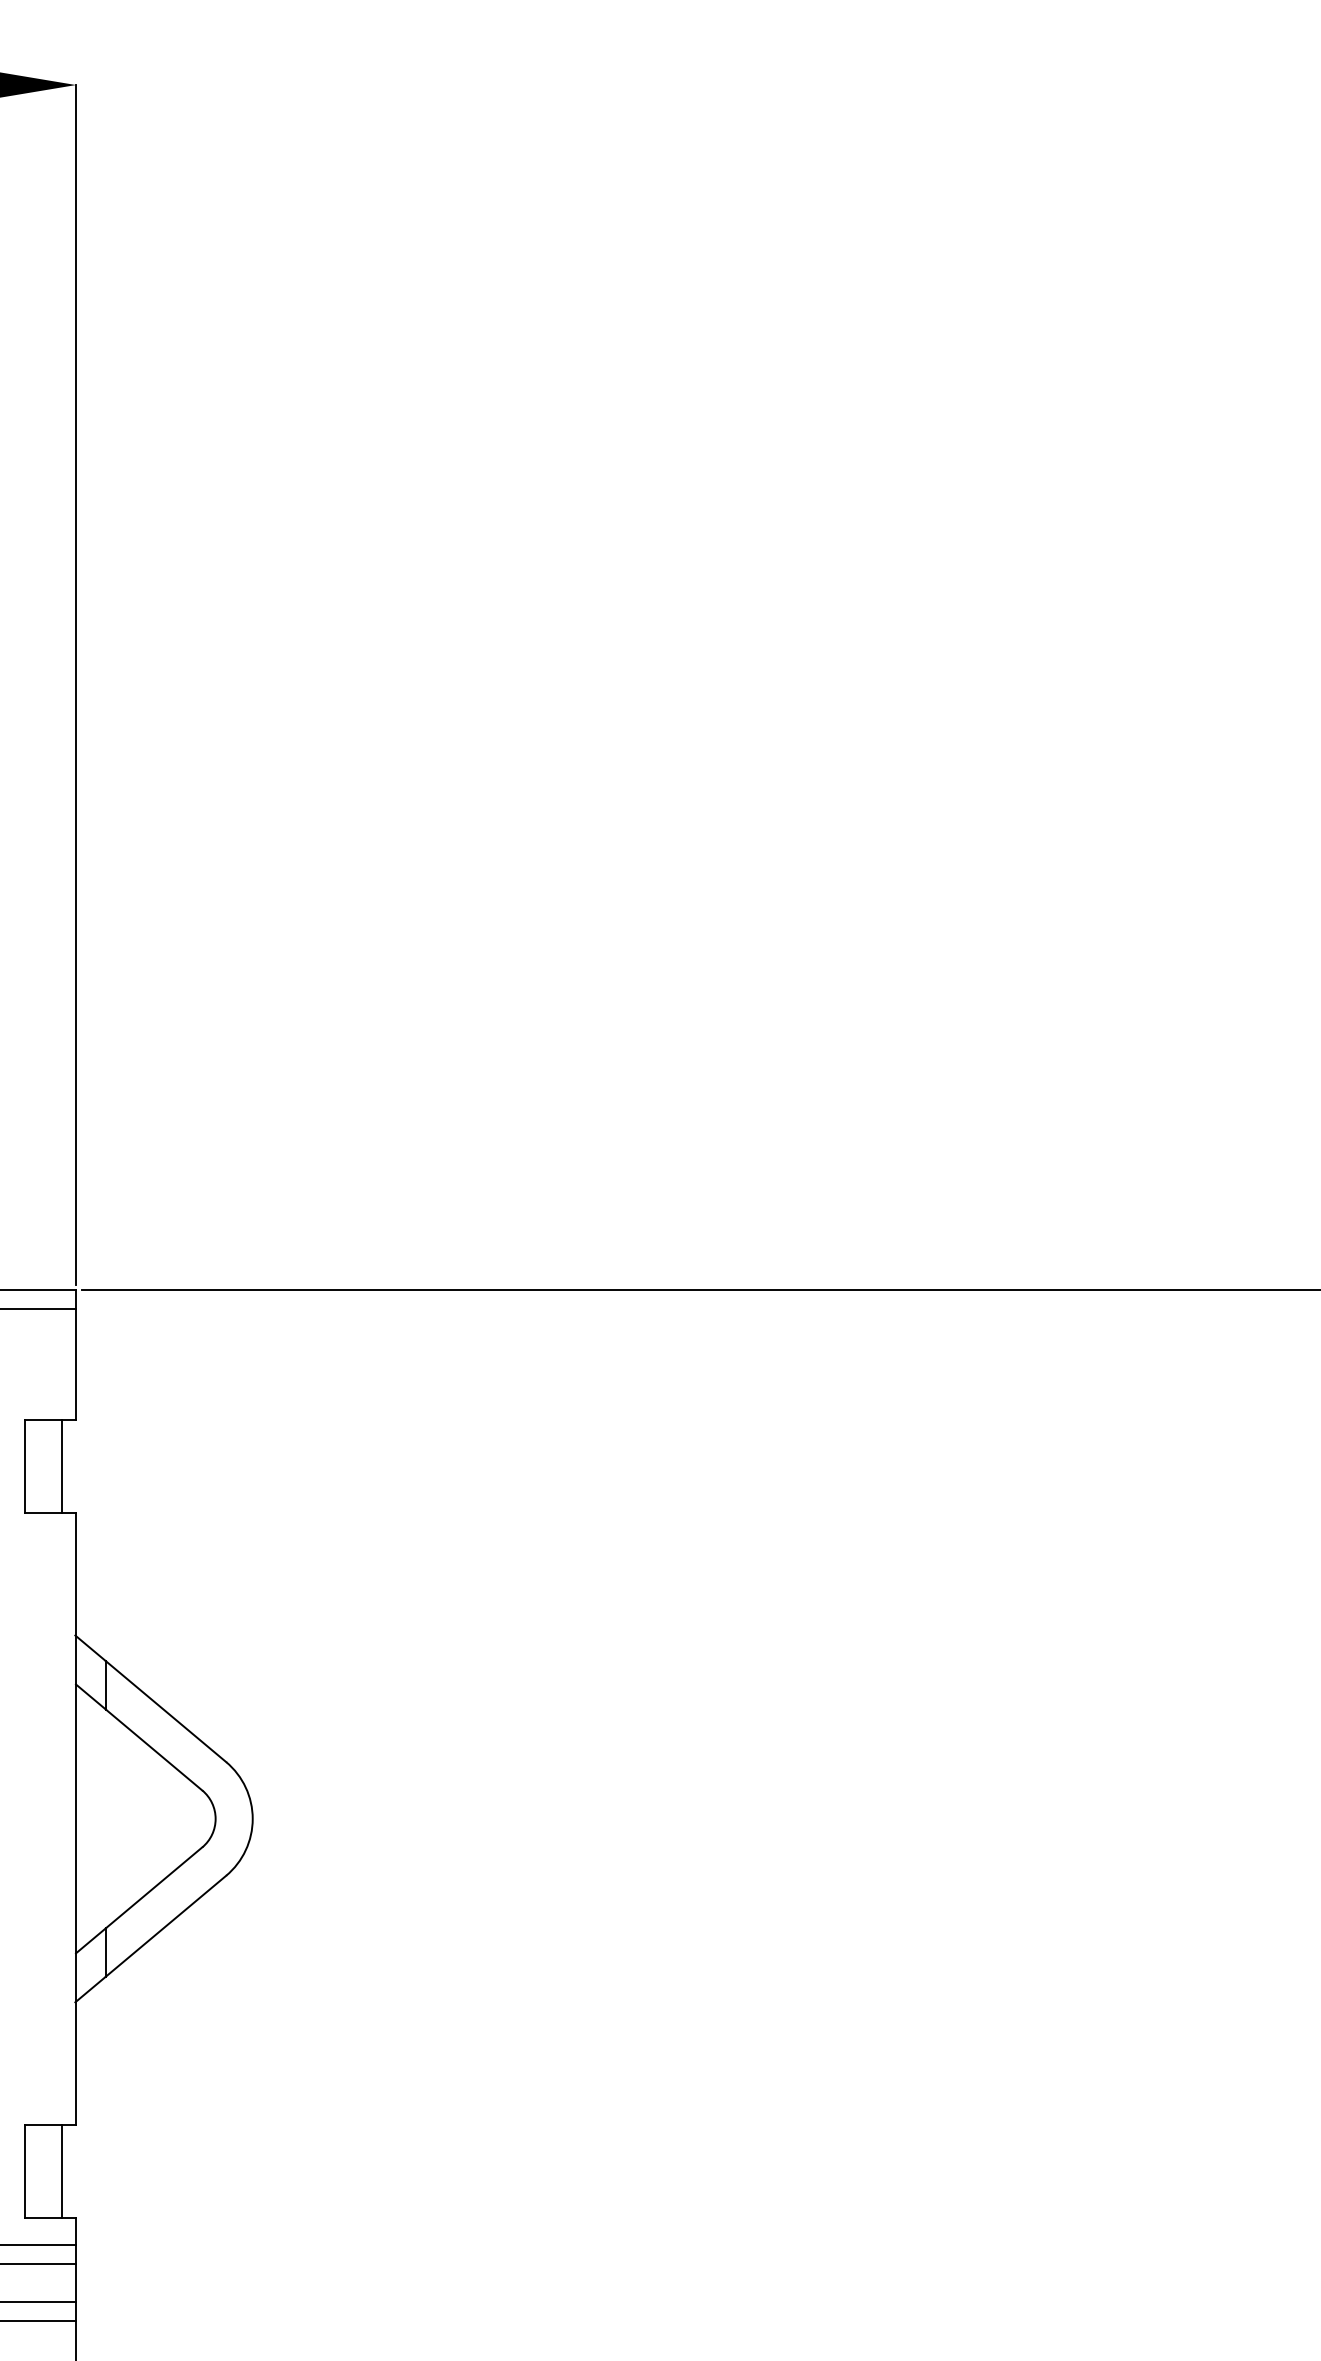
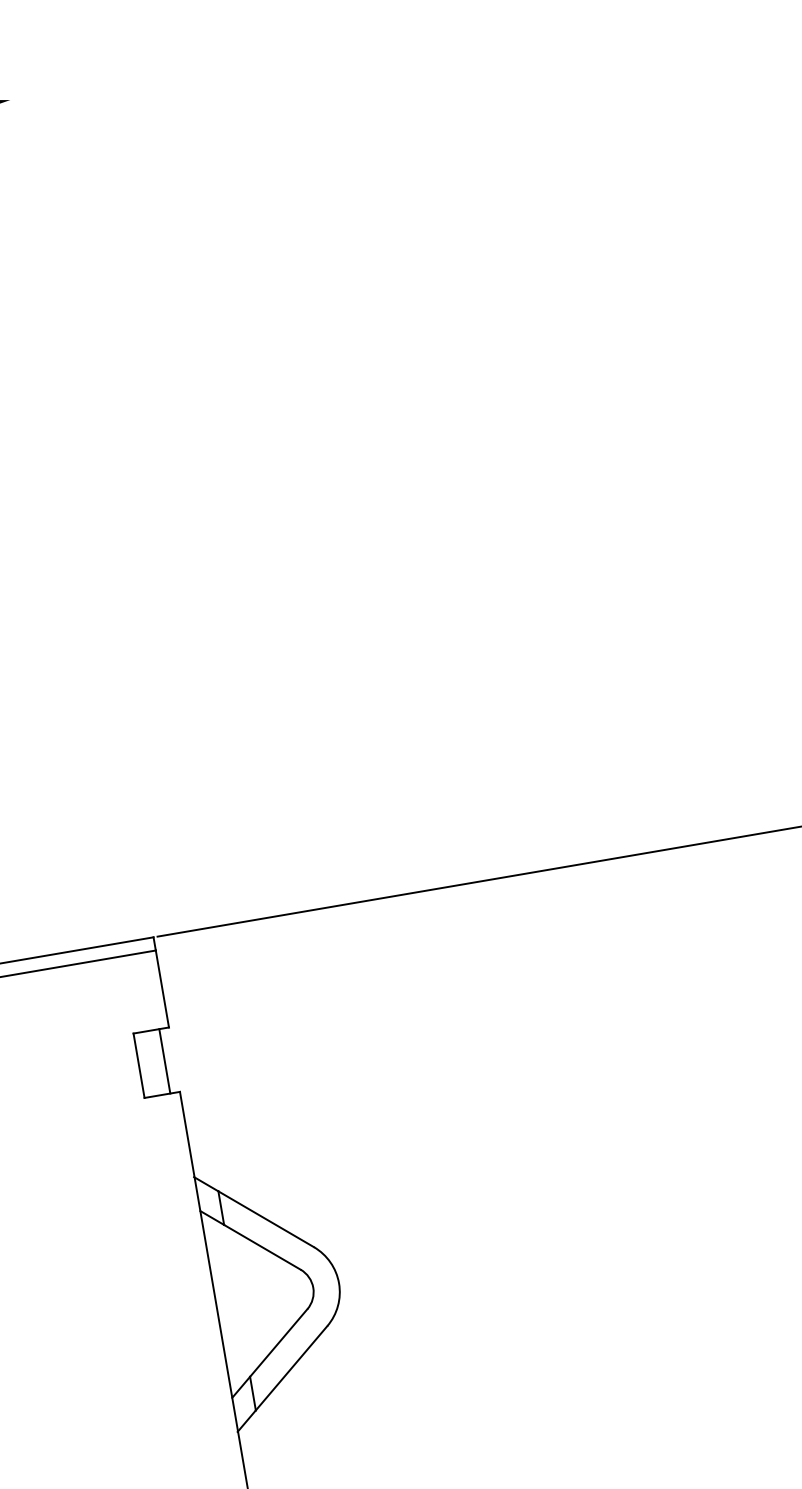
line: (76, 684) -> (81, 516), removed

